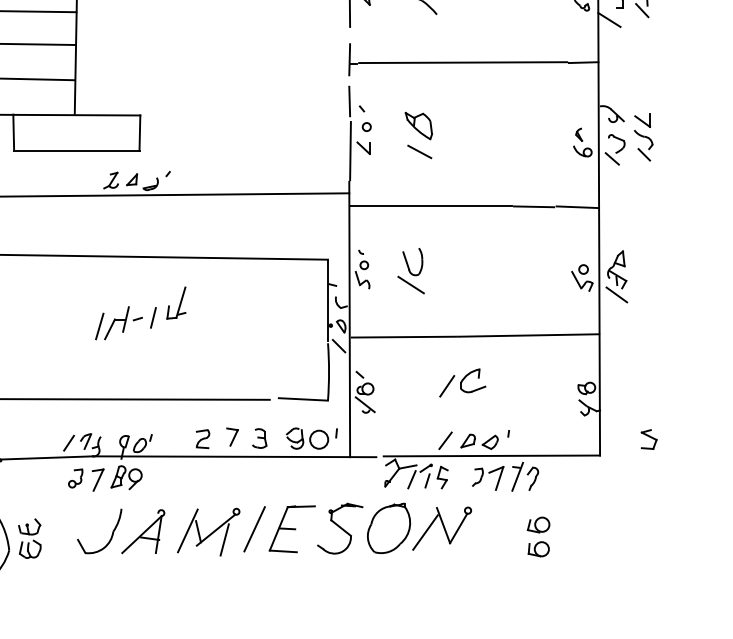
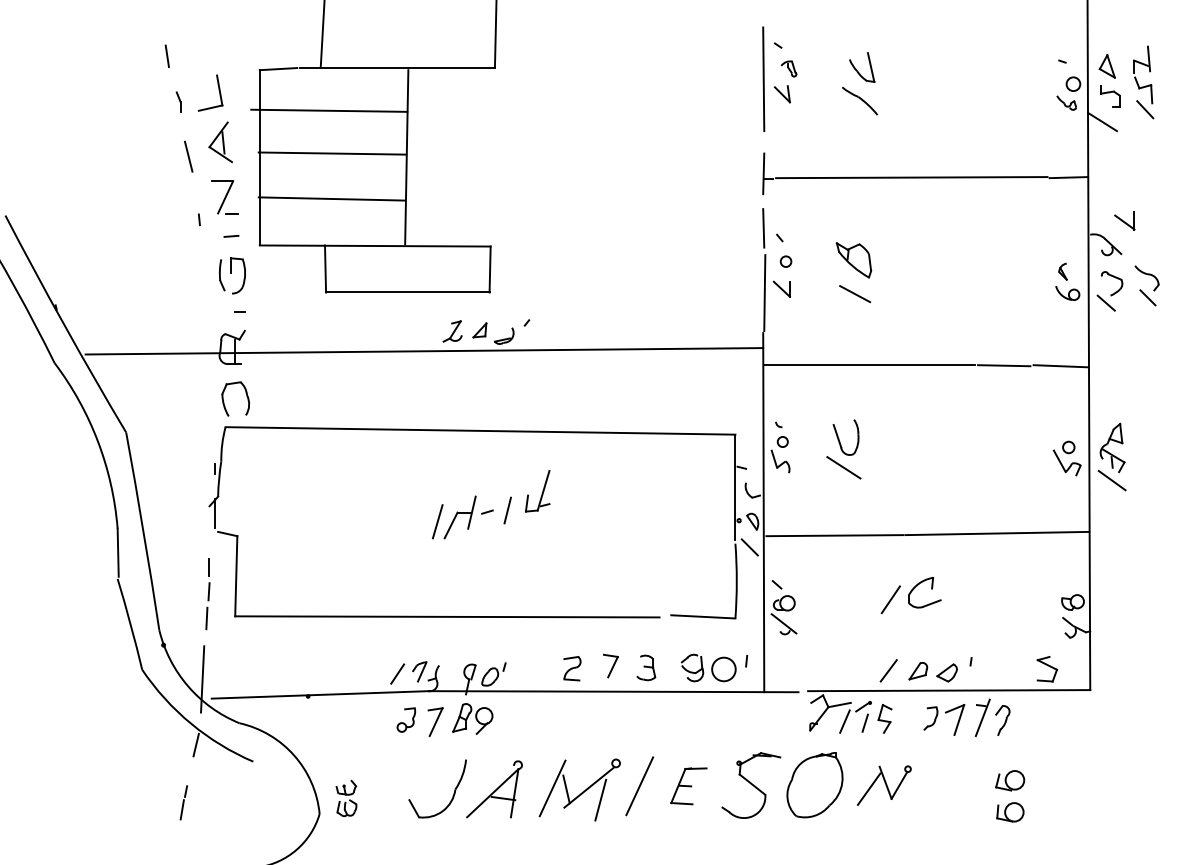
part: (642, 120) -> (1124, 220), moved
part: (649, 439) -> (1047, 669), moved
part: (442, 528) -> (884, 785), size x0.7
part: (292, 529) -> (688, 786), size x0.6
part: (29, 538) -> (346, 798), size x0.7

